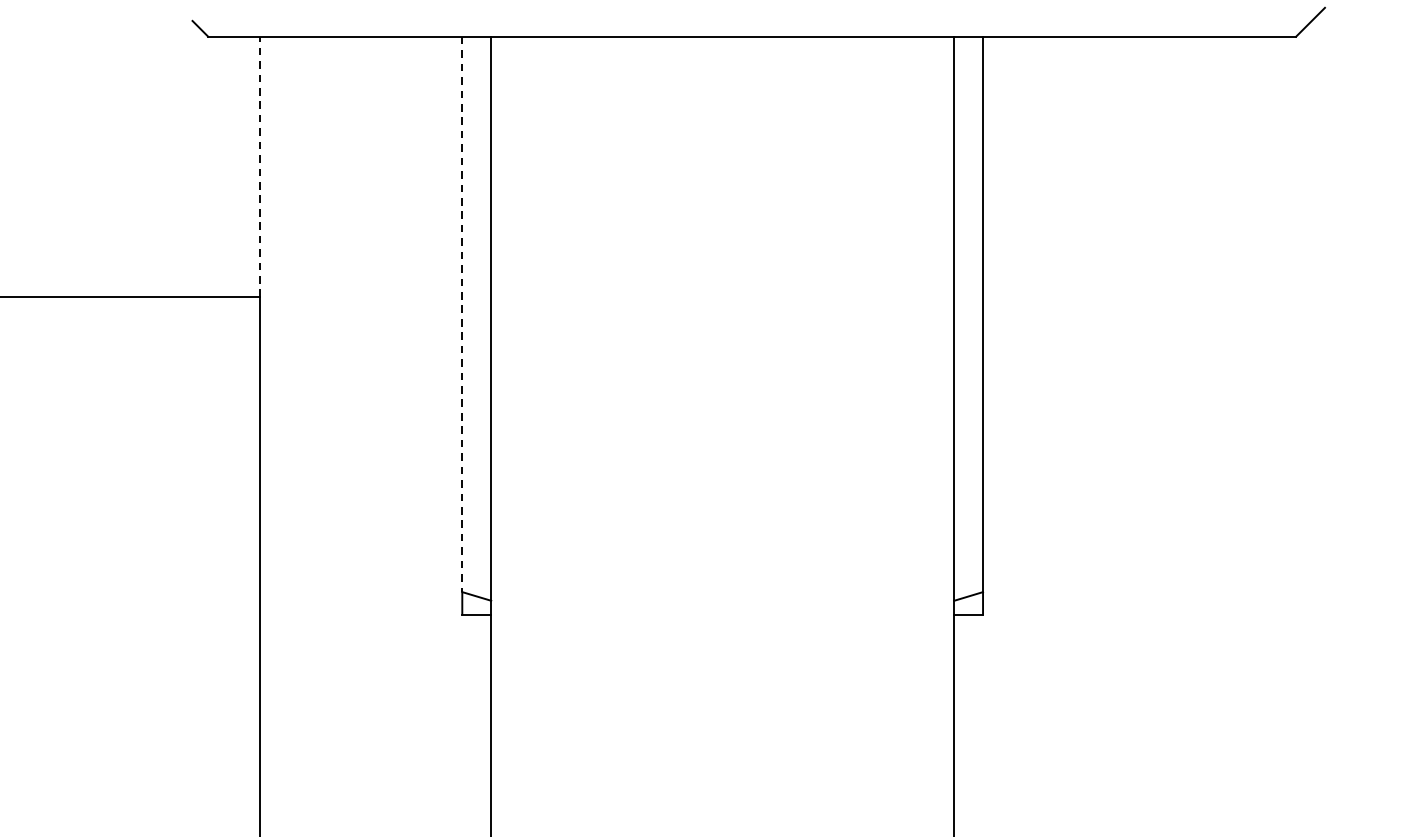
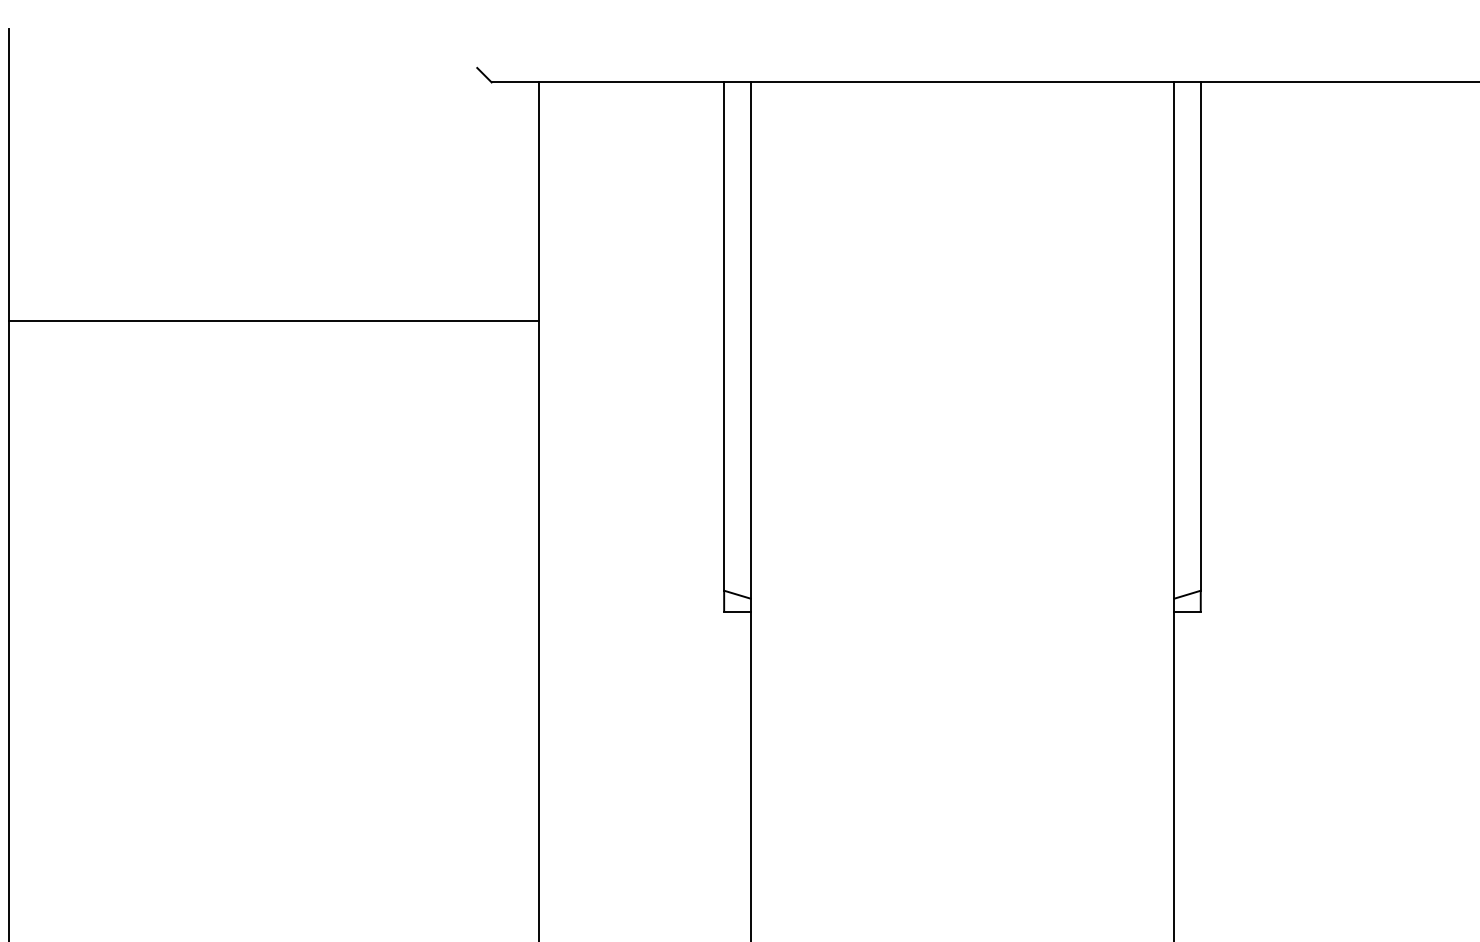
line: (259, 166) -> (538, 201), dashed -> solid
line: (462, 315) -> (724, 337), dashed -> solid

